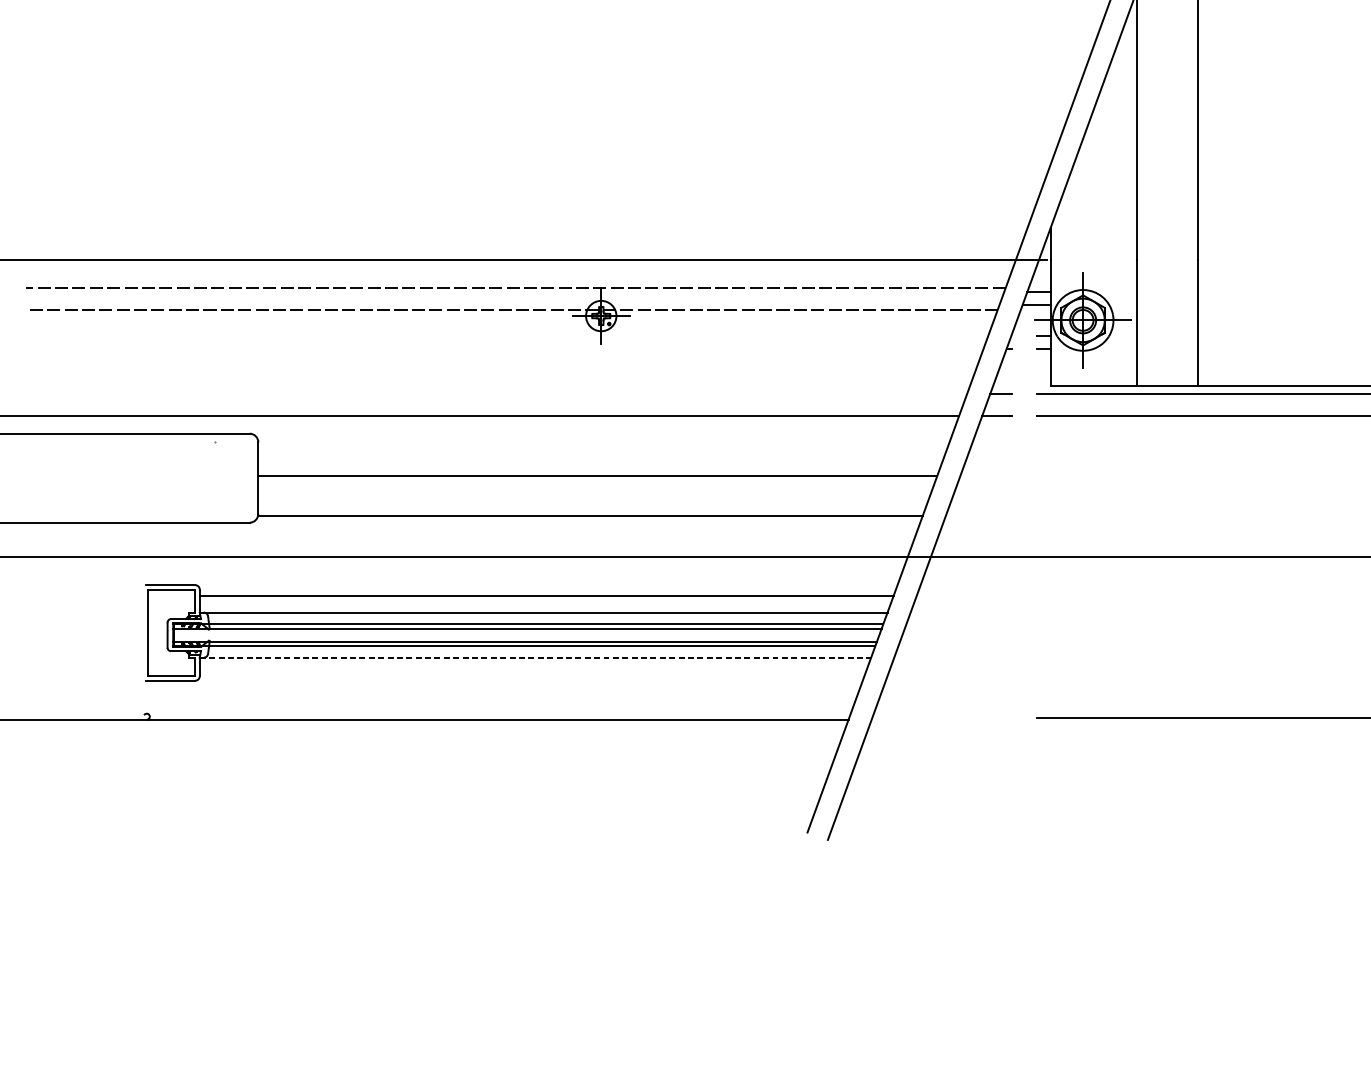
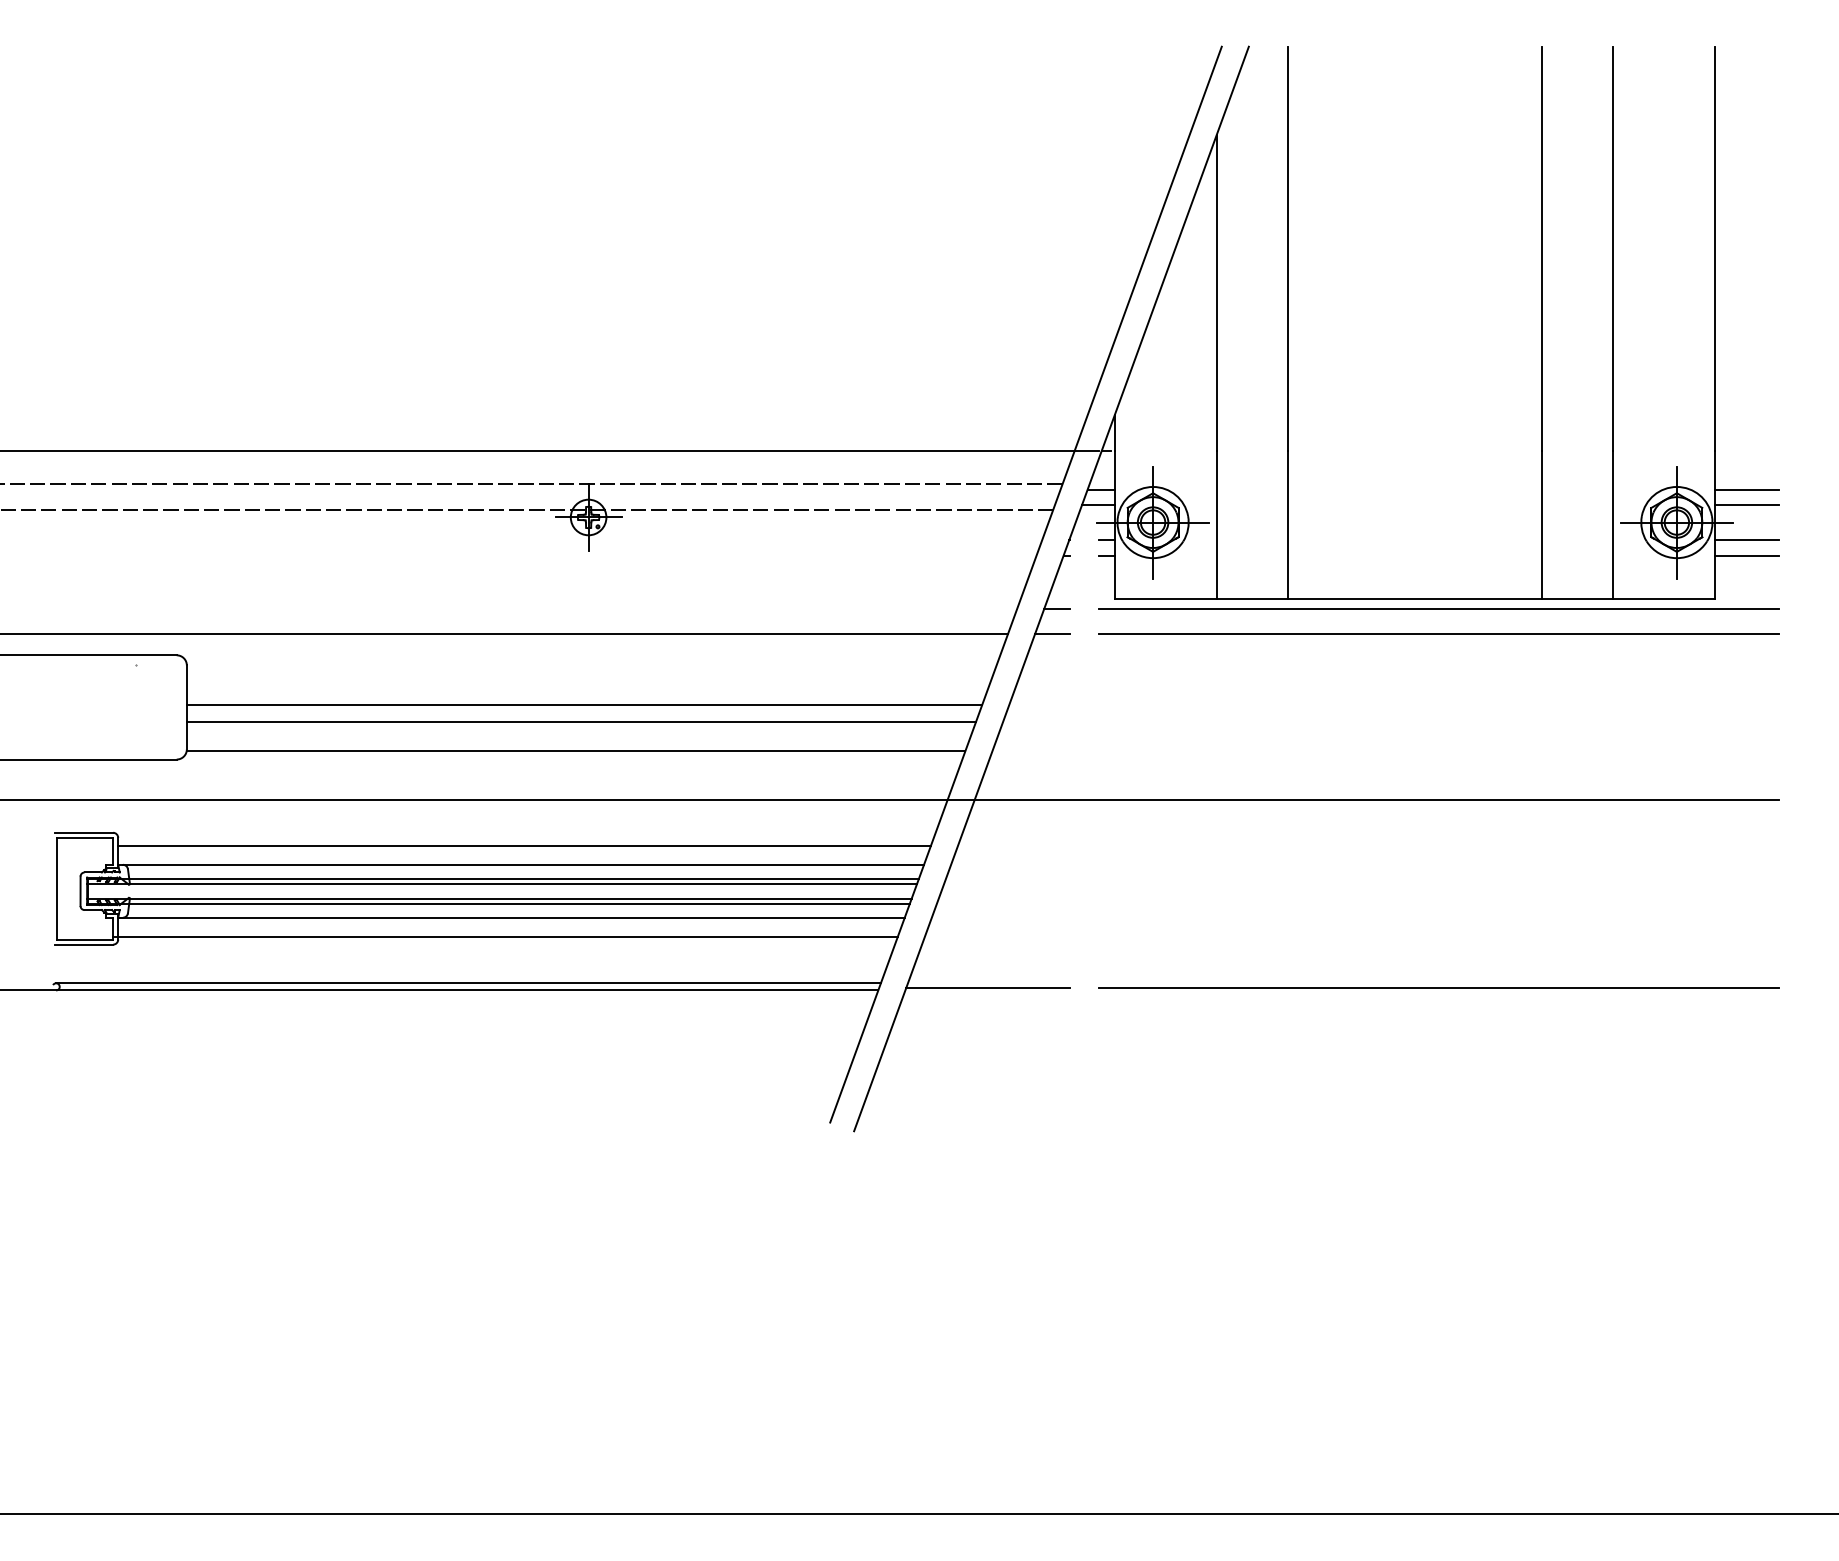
line: (595, 490) -> (581, 721), added
line: (536, 657) -> (512, 917), dashed -> solid
line: (530, 674) -> (505, 937), added
line: (498, 713) -> (468, 983), added
line: (941, 717) -> (987, 987), added

